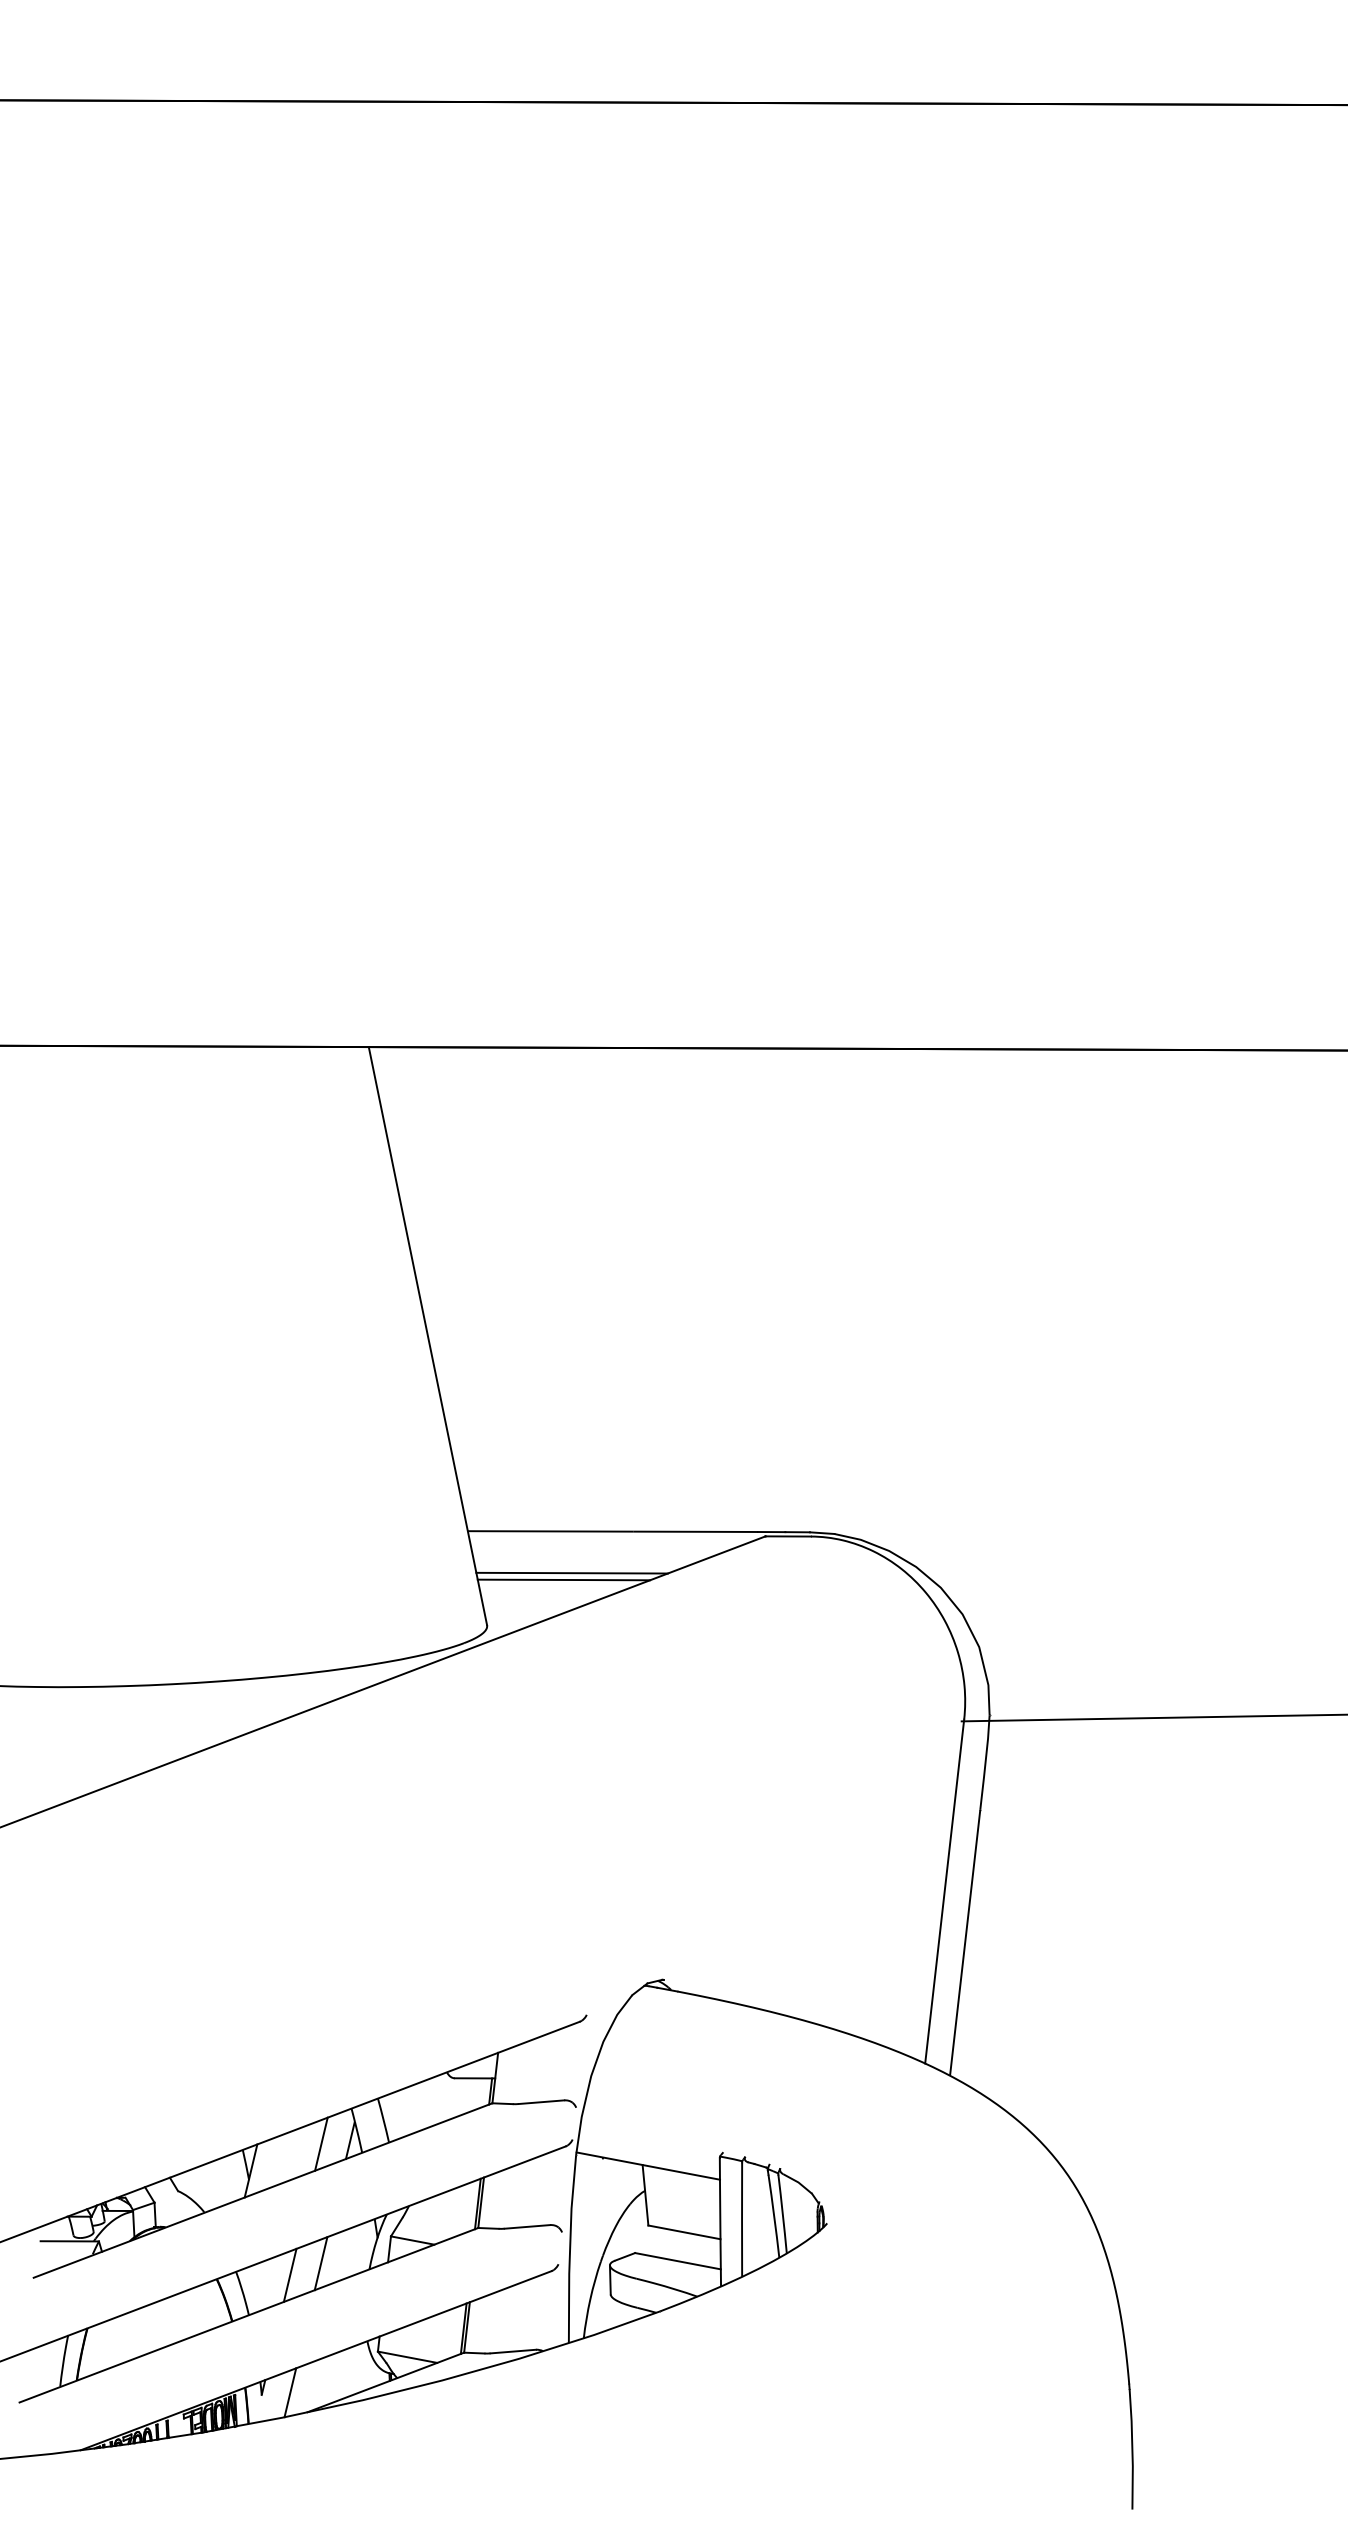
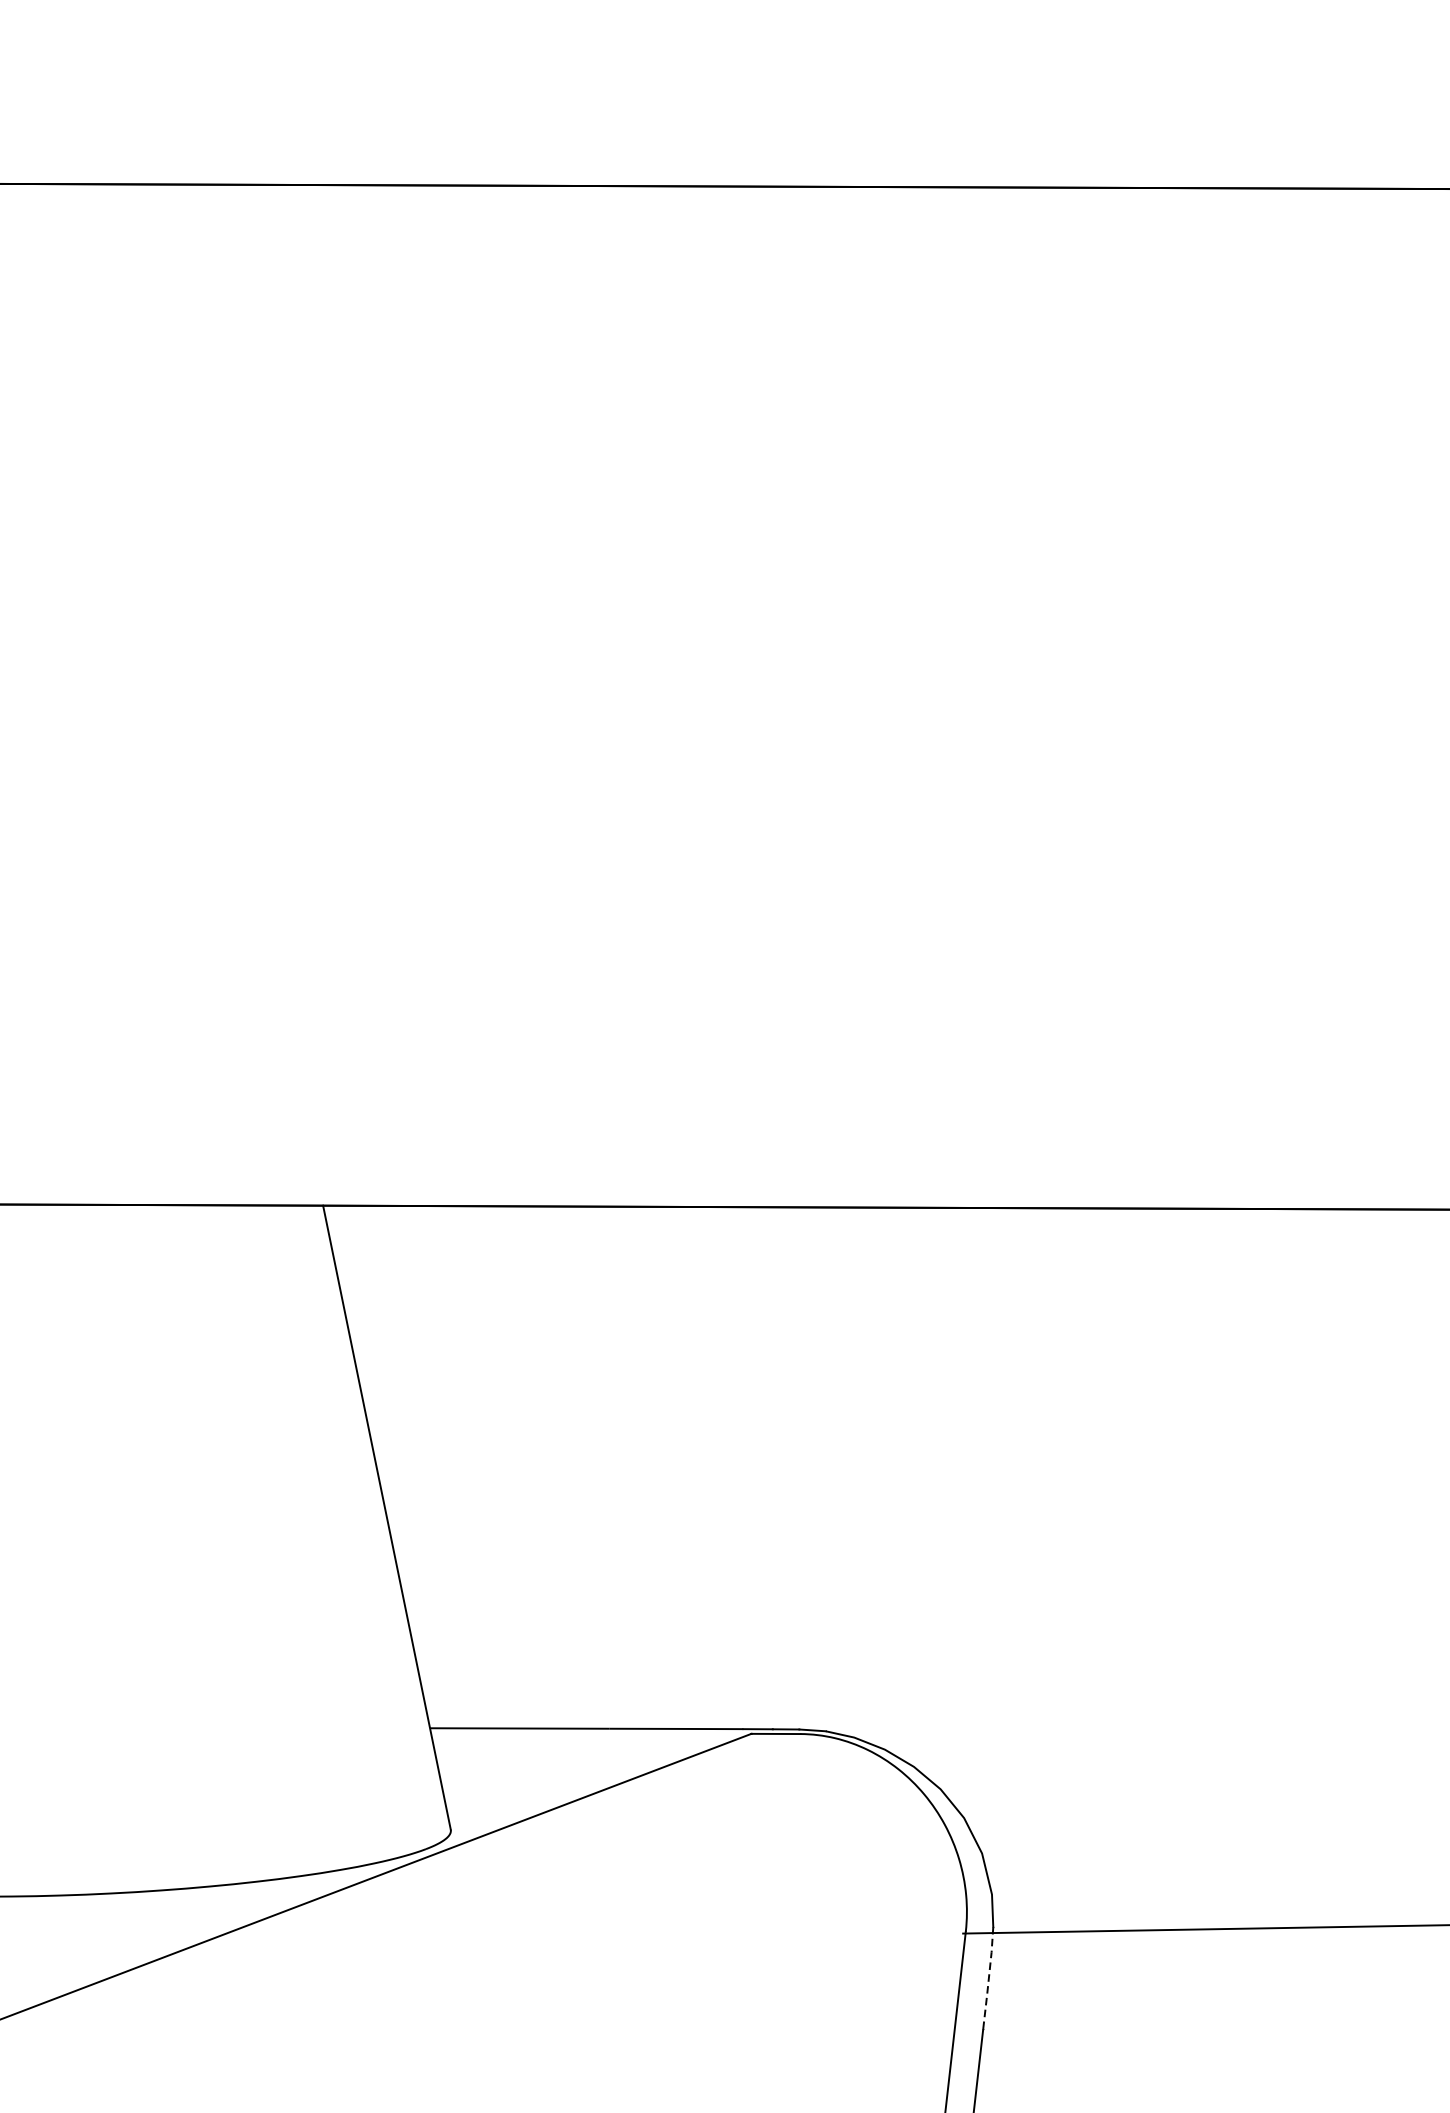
line: (571, 1572) -> (541, 1772), removed
line: (563, 1579) -> (533, 1780), removed
line: (985, 1762) -> (988, 1977), solid -> dashed

